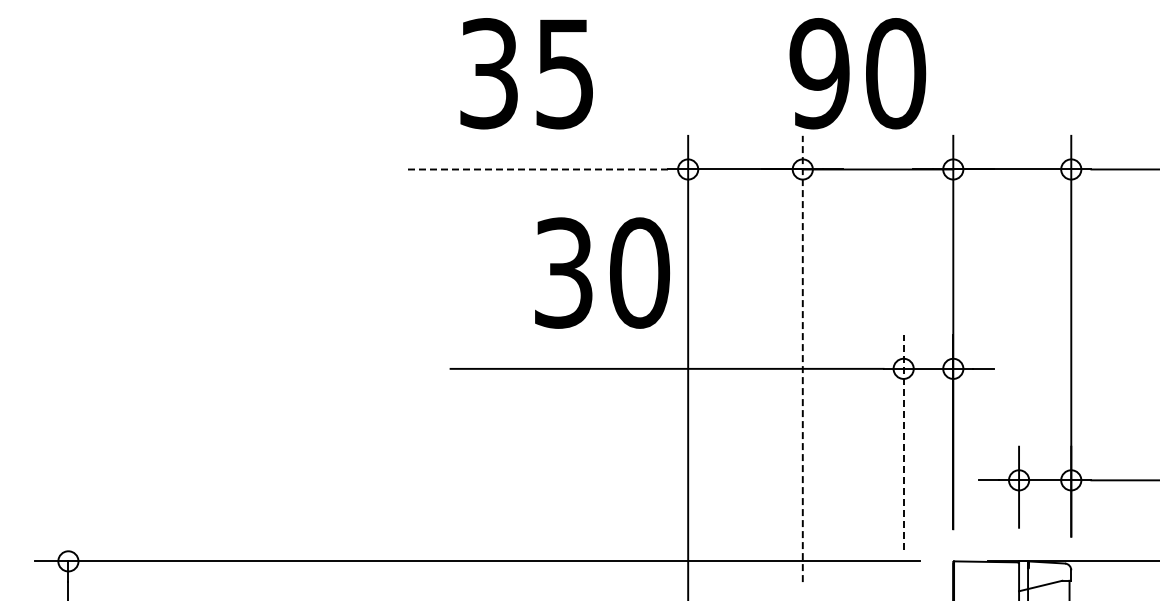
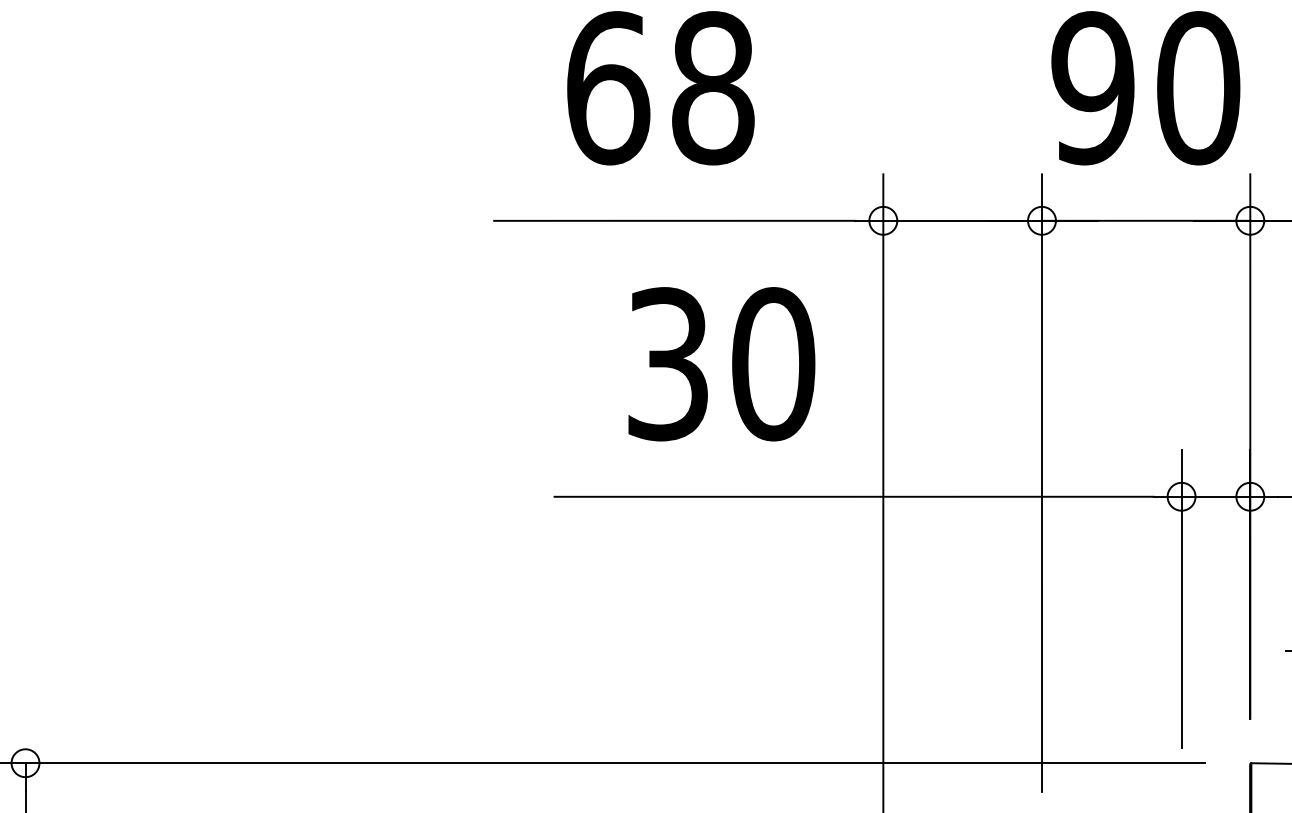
text: (527, 73) -> (660, 87), 35 -> 68
text: (857, 73) -> (1145, 87), moved
line: (537, 169) -> (674, 220), dashed -> solid
text: (602, 272) -> (721, 363), moved
line: (802, 358) -> (1041, 482), dashed -> solid
line: (903, 442) -> (1181, 598), dashed -> solid

